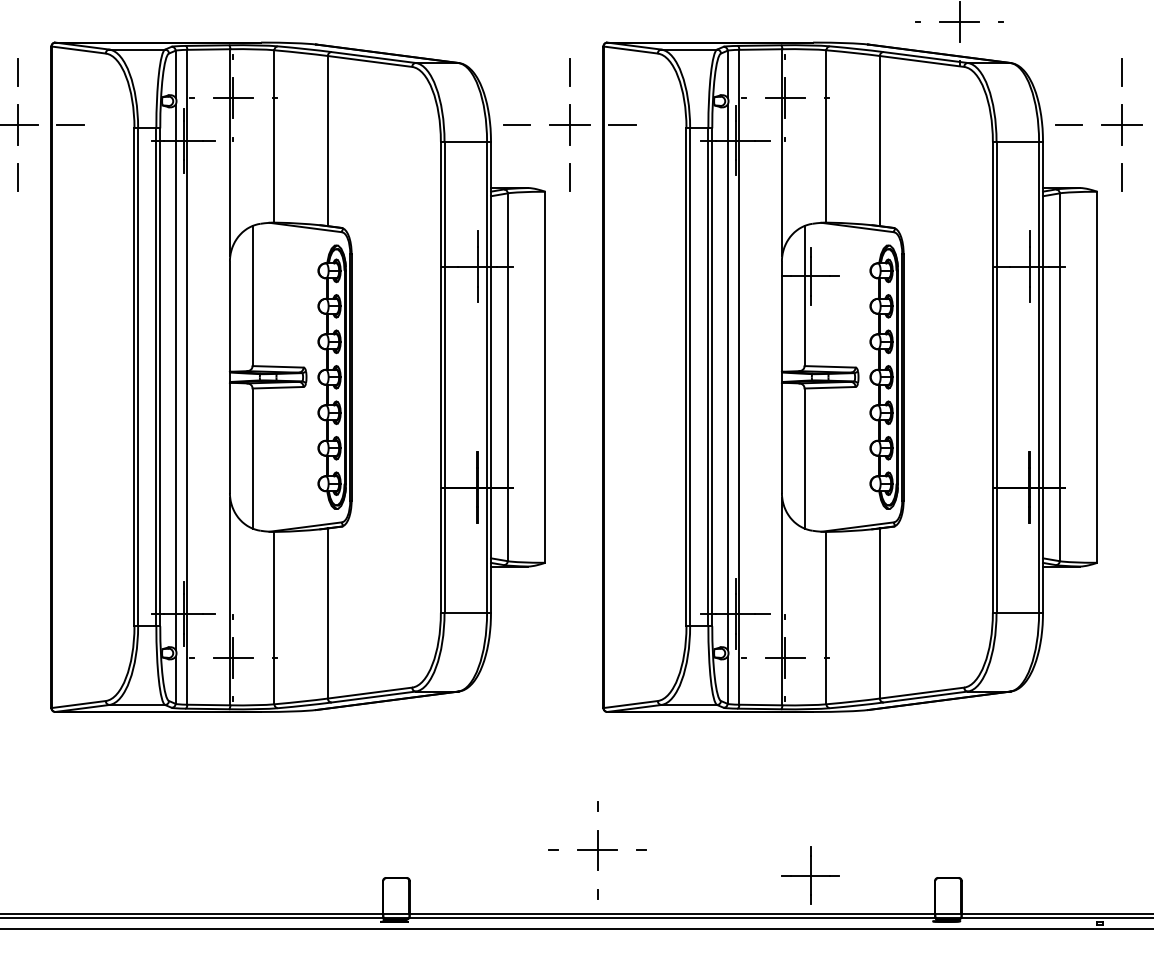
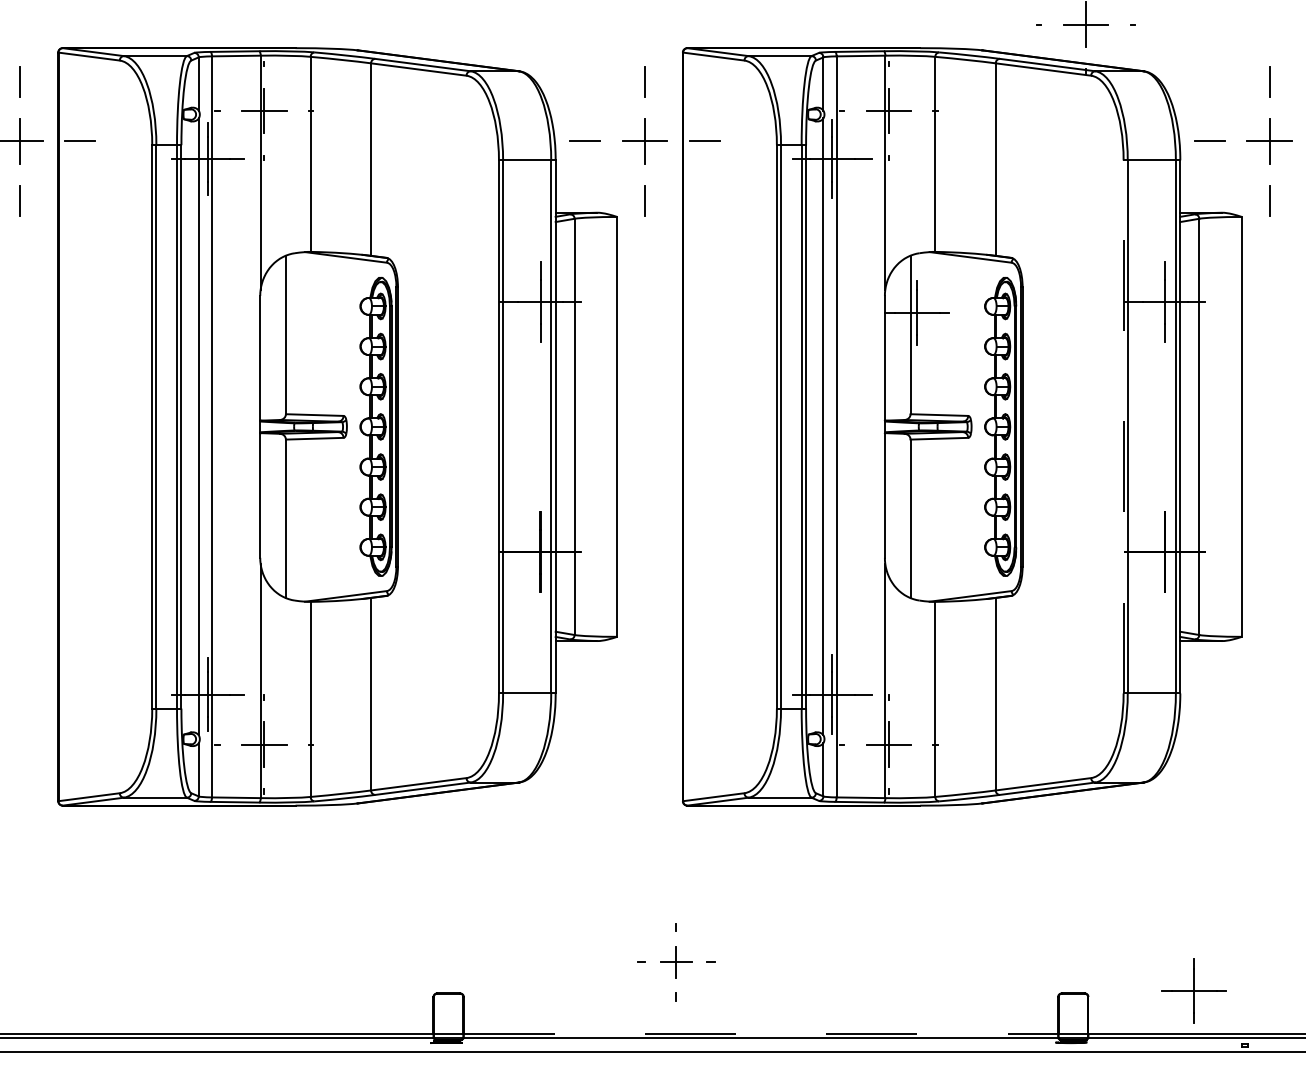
line: (992, 376) -> (1123, 426), solid -> dashed
part: (596, 849) -> (675, 961), size x0.7
part: (809, 875) -> (1193, 990), moved
line: (672, 913) -> (761, 1033), solid -> dashed

